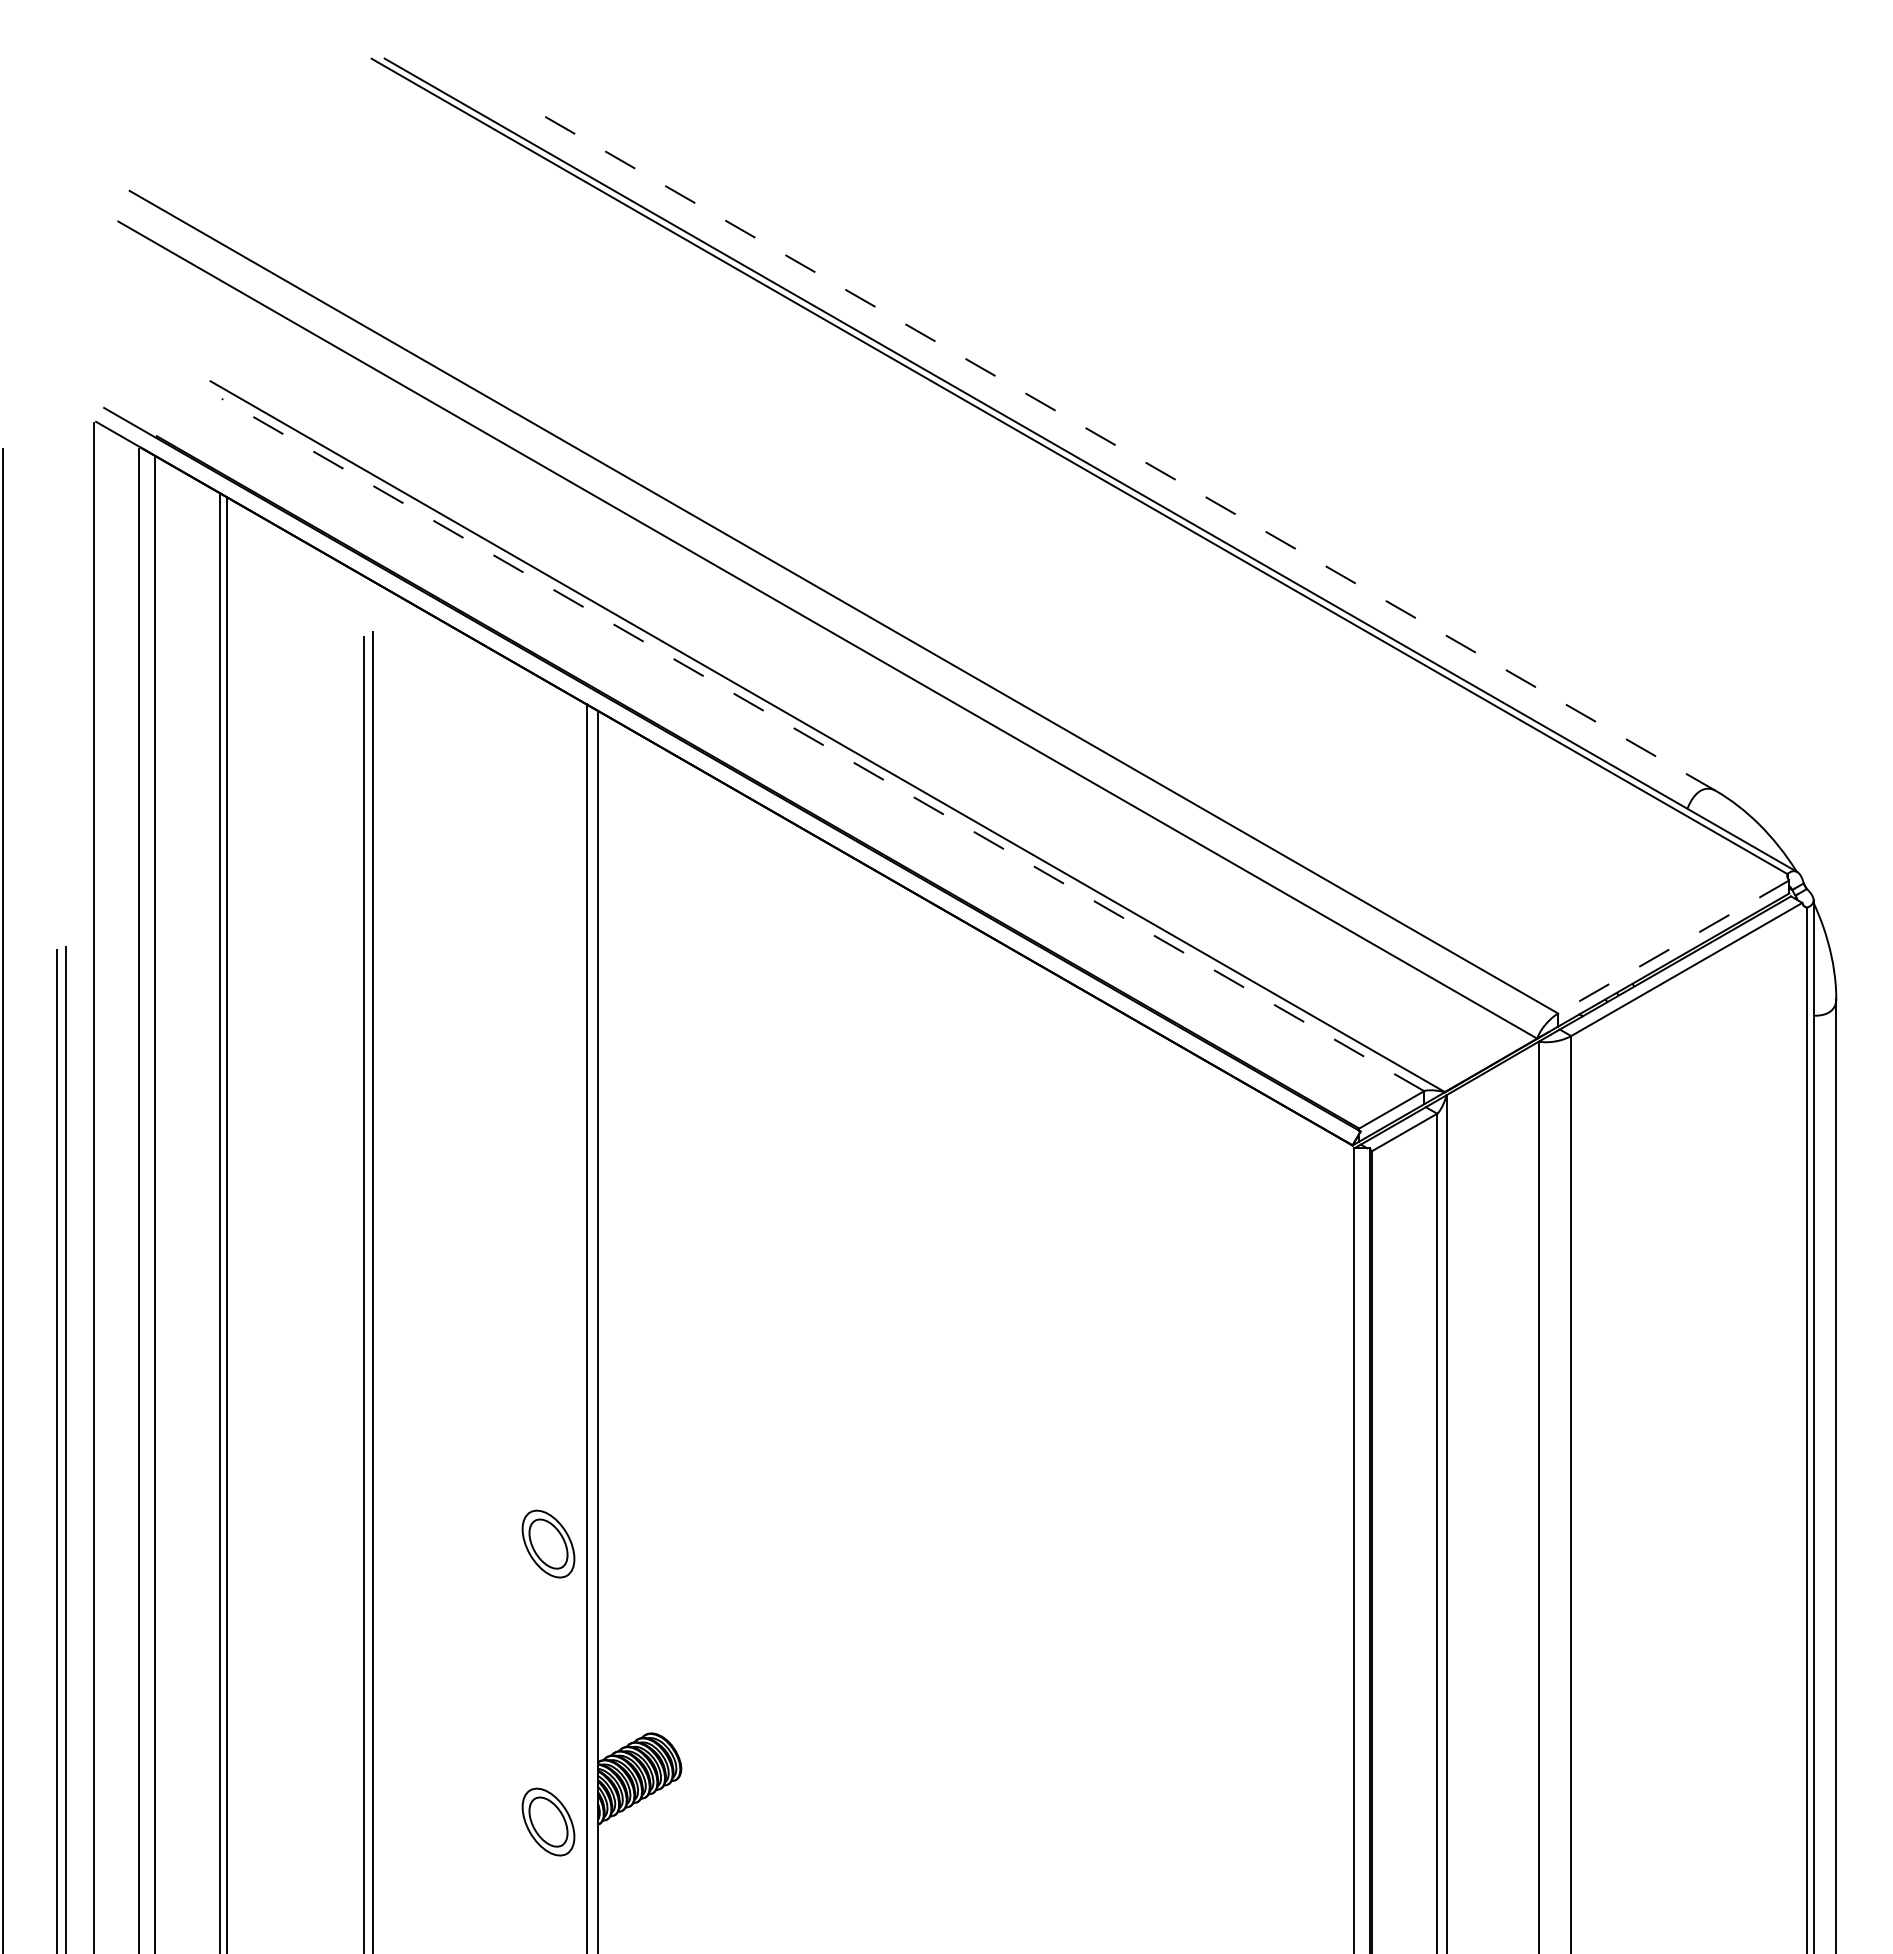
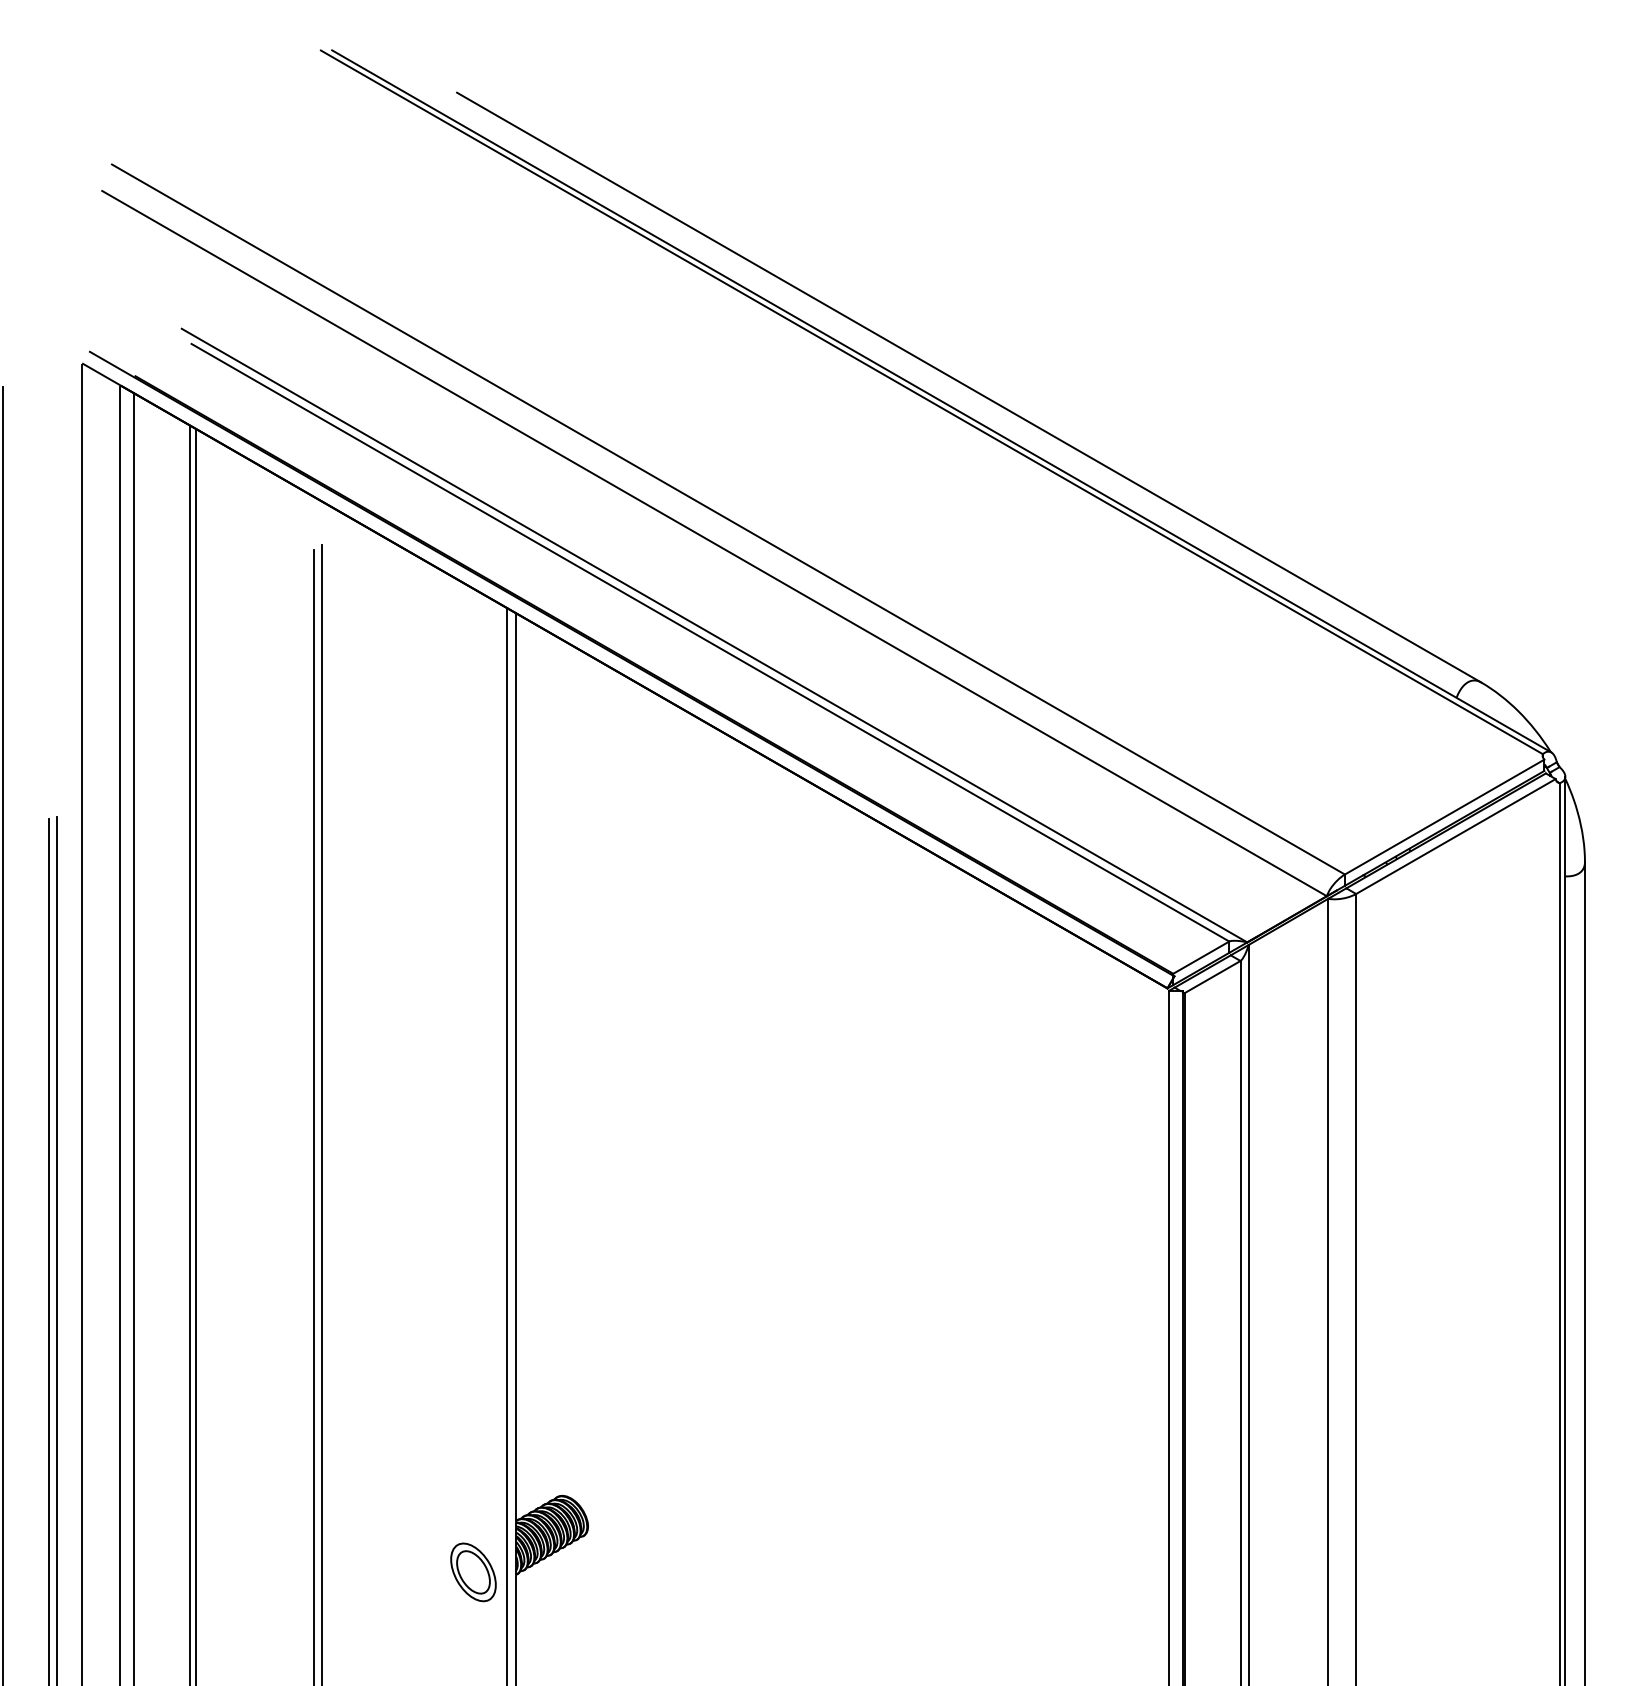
line: (1122, 449) -> (968, 387), dashed -> solid
line: (823, 744) -> (710, 642), dashed -> solid
line: (1673, 947) -> (1444, 817), dashed -> solid
part: (548, 1543) -> (473, 1331), removed

